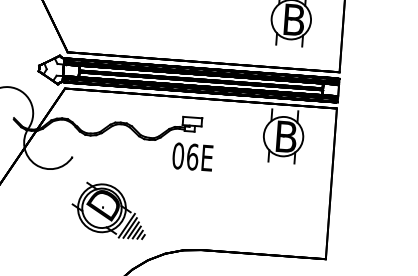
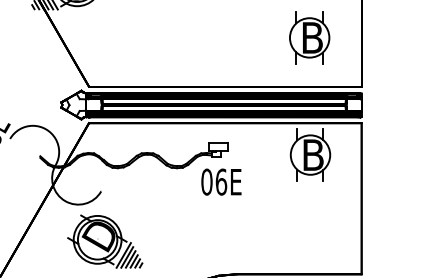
part: (109, 210) -> (105, 241), moved

